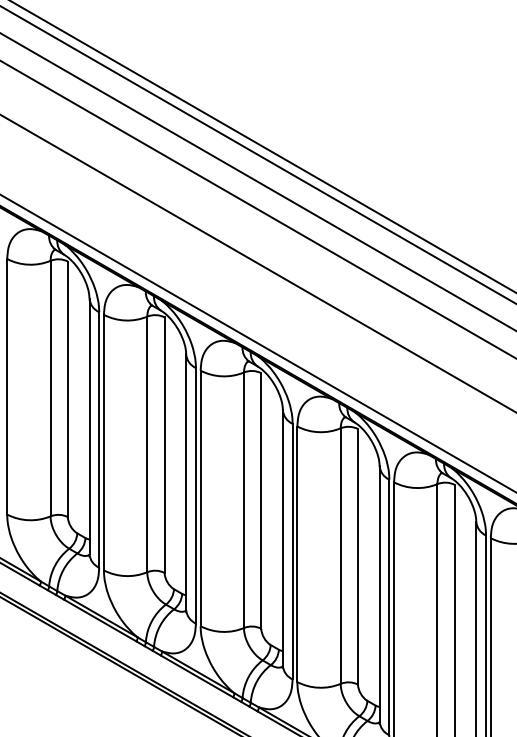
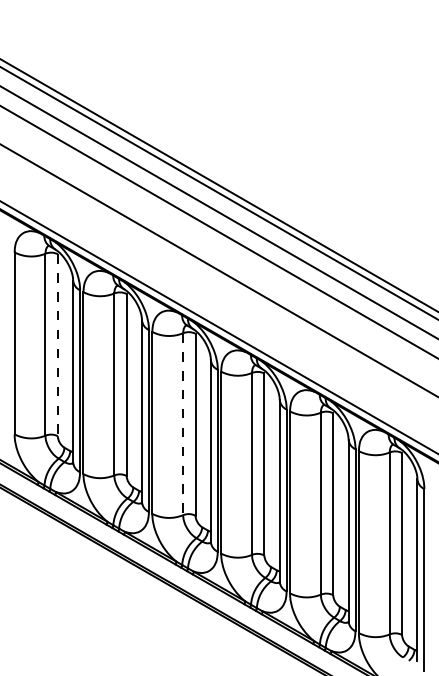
line: (67, 389) -> (57, 345), solid -> dashed
line: (244, 500) -> (183, 424), solid -> dashed

